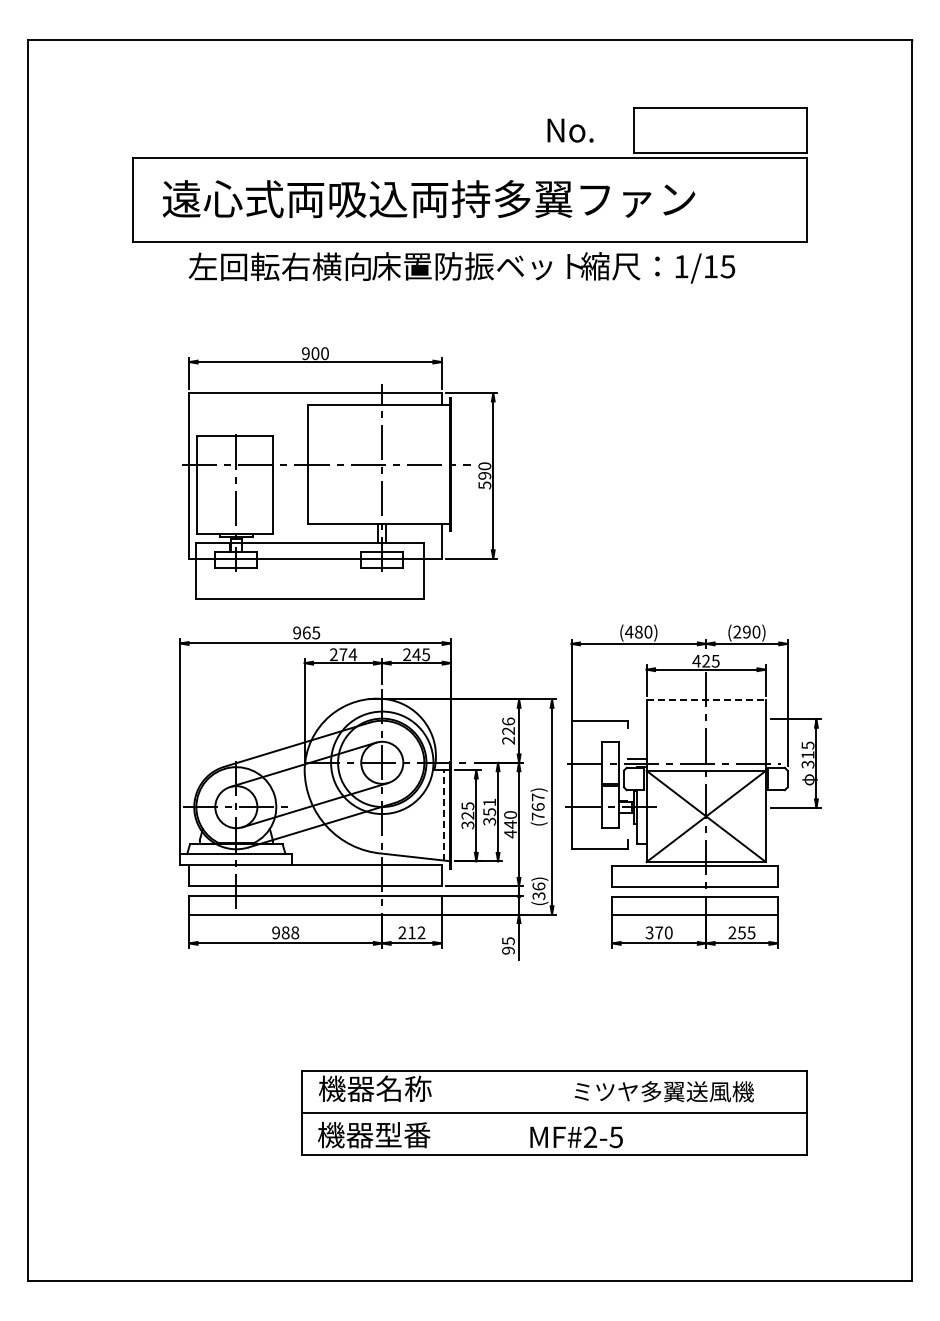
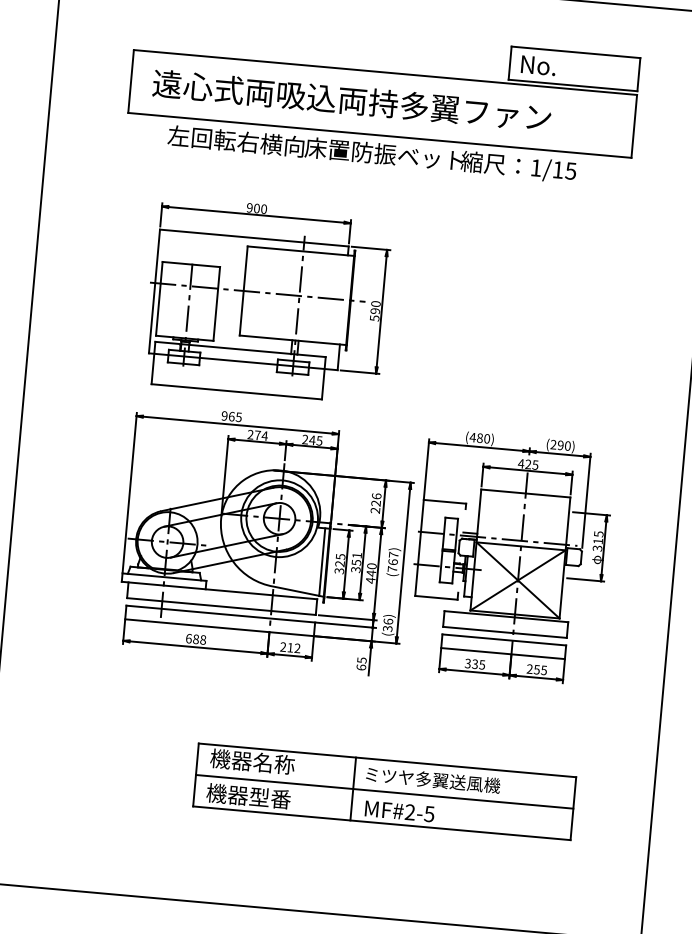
text: (570, 130) -> (538, 65), moved
line: (706, 700) -> (525, 493), dashed -> solid
line: (444, 814) -> (322, 561), dashed -> solid
text: (276, 932) -> (189, 638), 988 -> 688
text: (663, 932) -> (478, 664), 370 -> 335
text: (508, 950) -> (361, 667), 95 -> 65
text: (663, 1091) -> (432, 779), moved
line: (512, 1112) -> (353, 788), added

